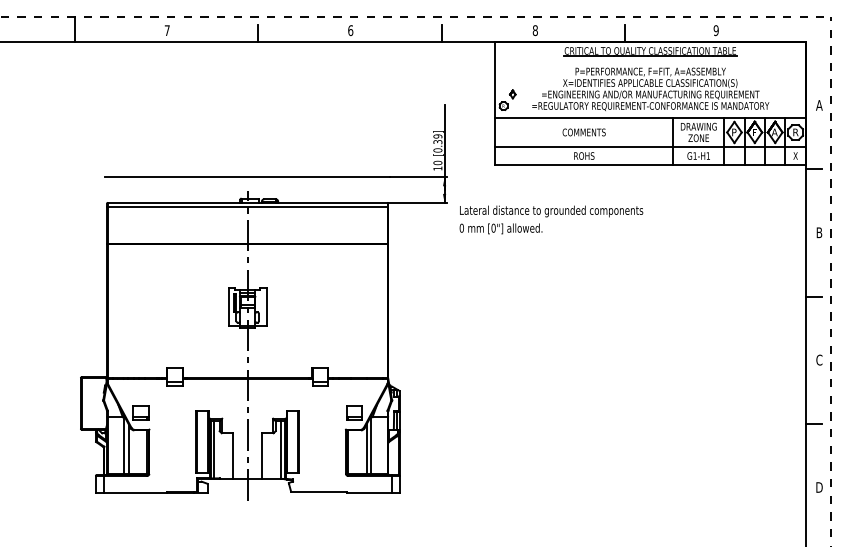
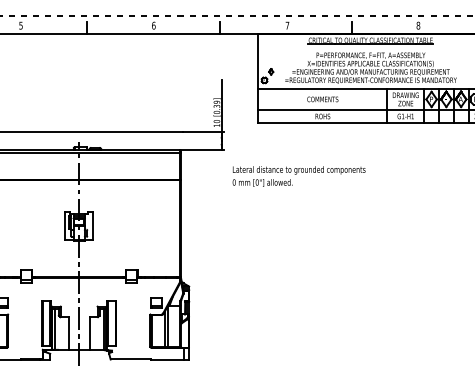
text: (166, 30) -> (20, 25), 7 -> 5
text: (534, 30) -> (286, 25), 8 -> 7
text: (715, 30) -> (417, 25), 9 -> 8
text: (551, 219) -> (299, 176), moved

